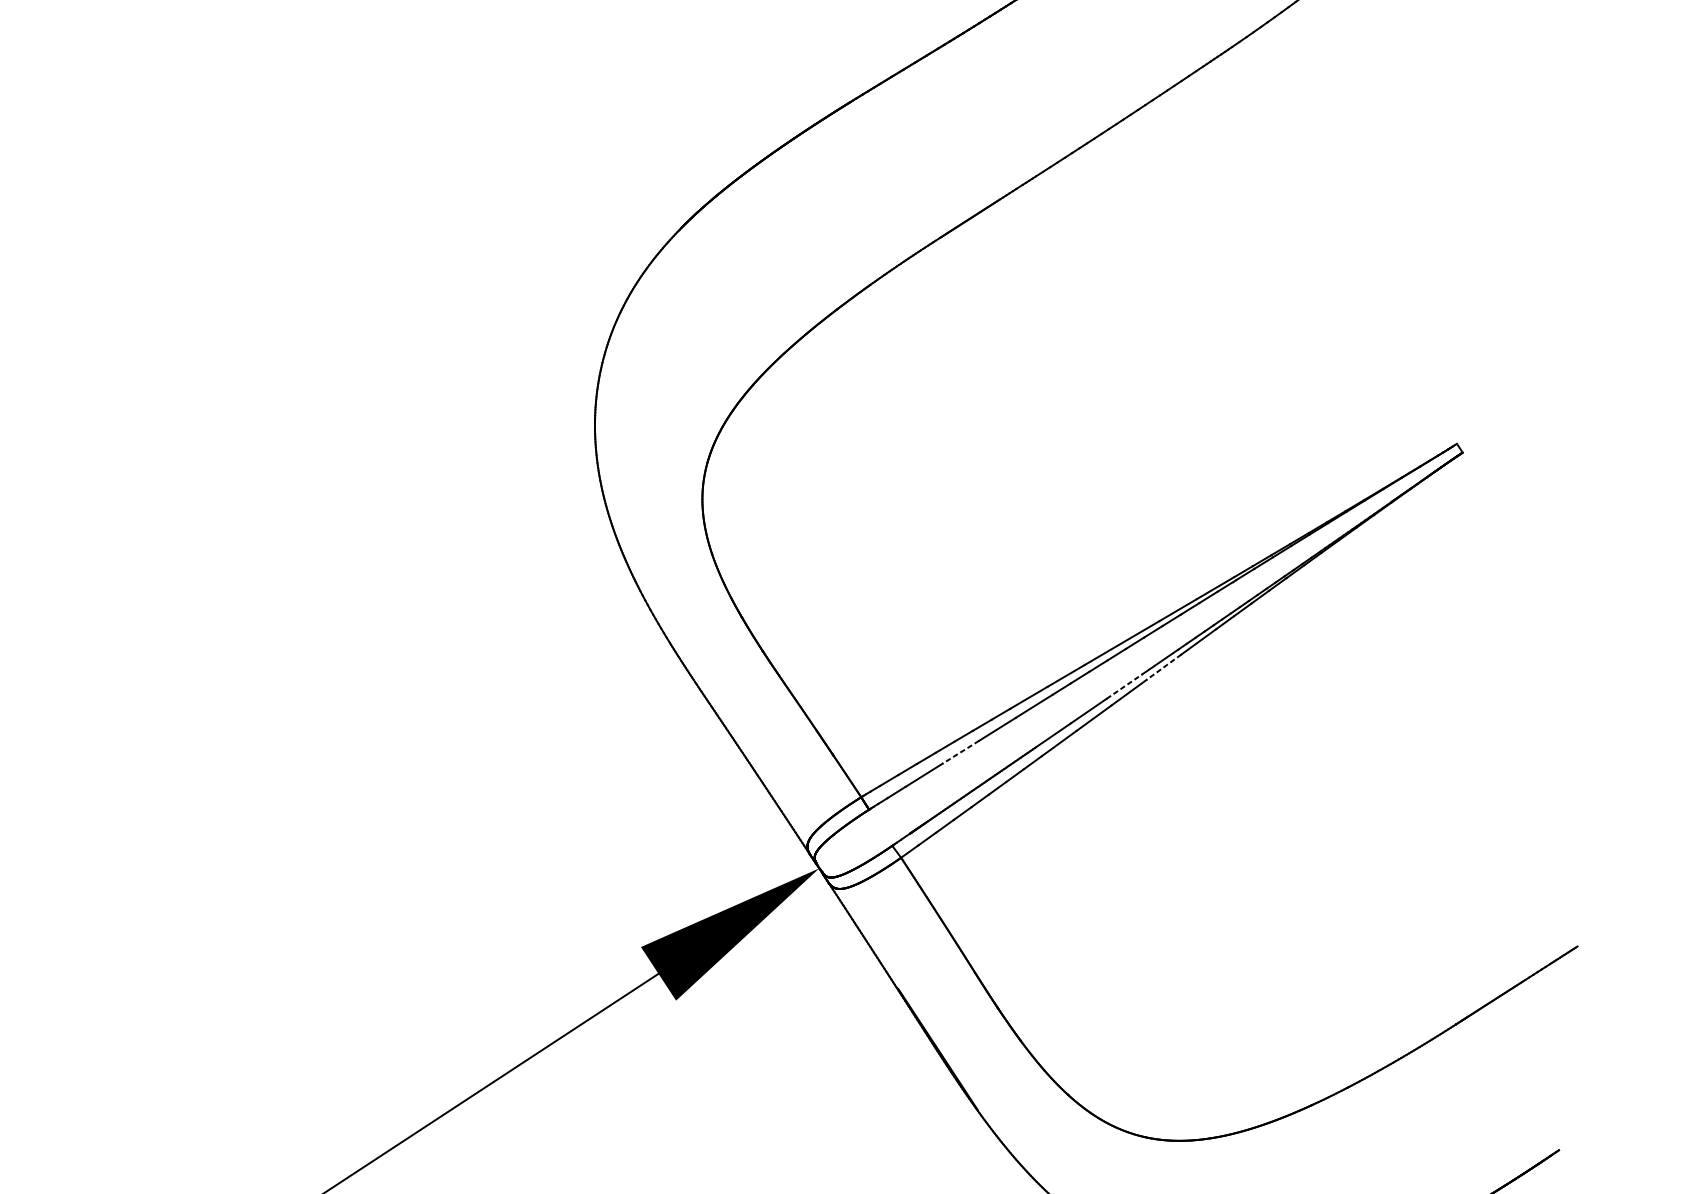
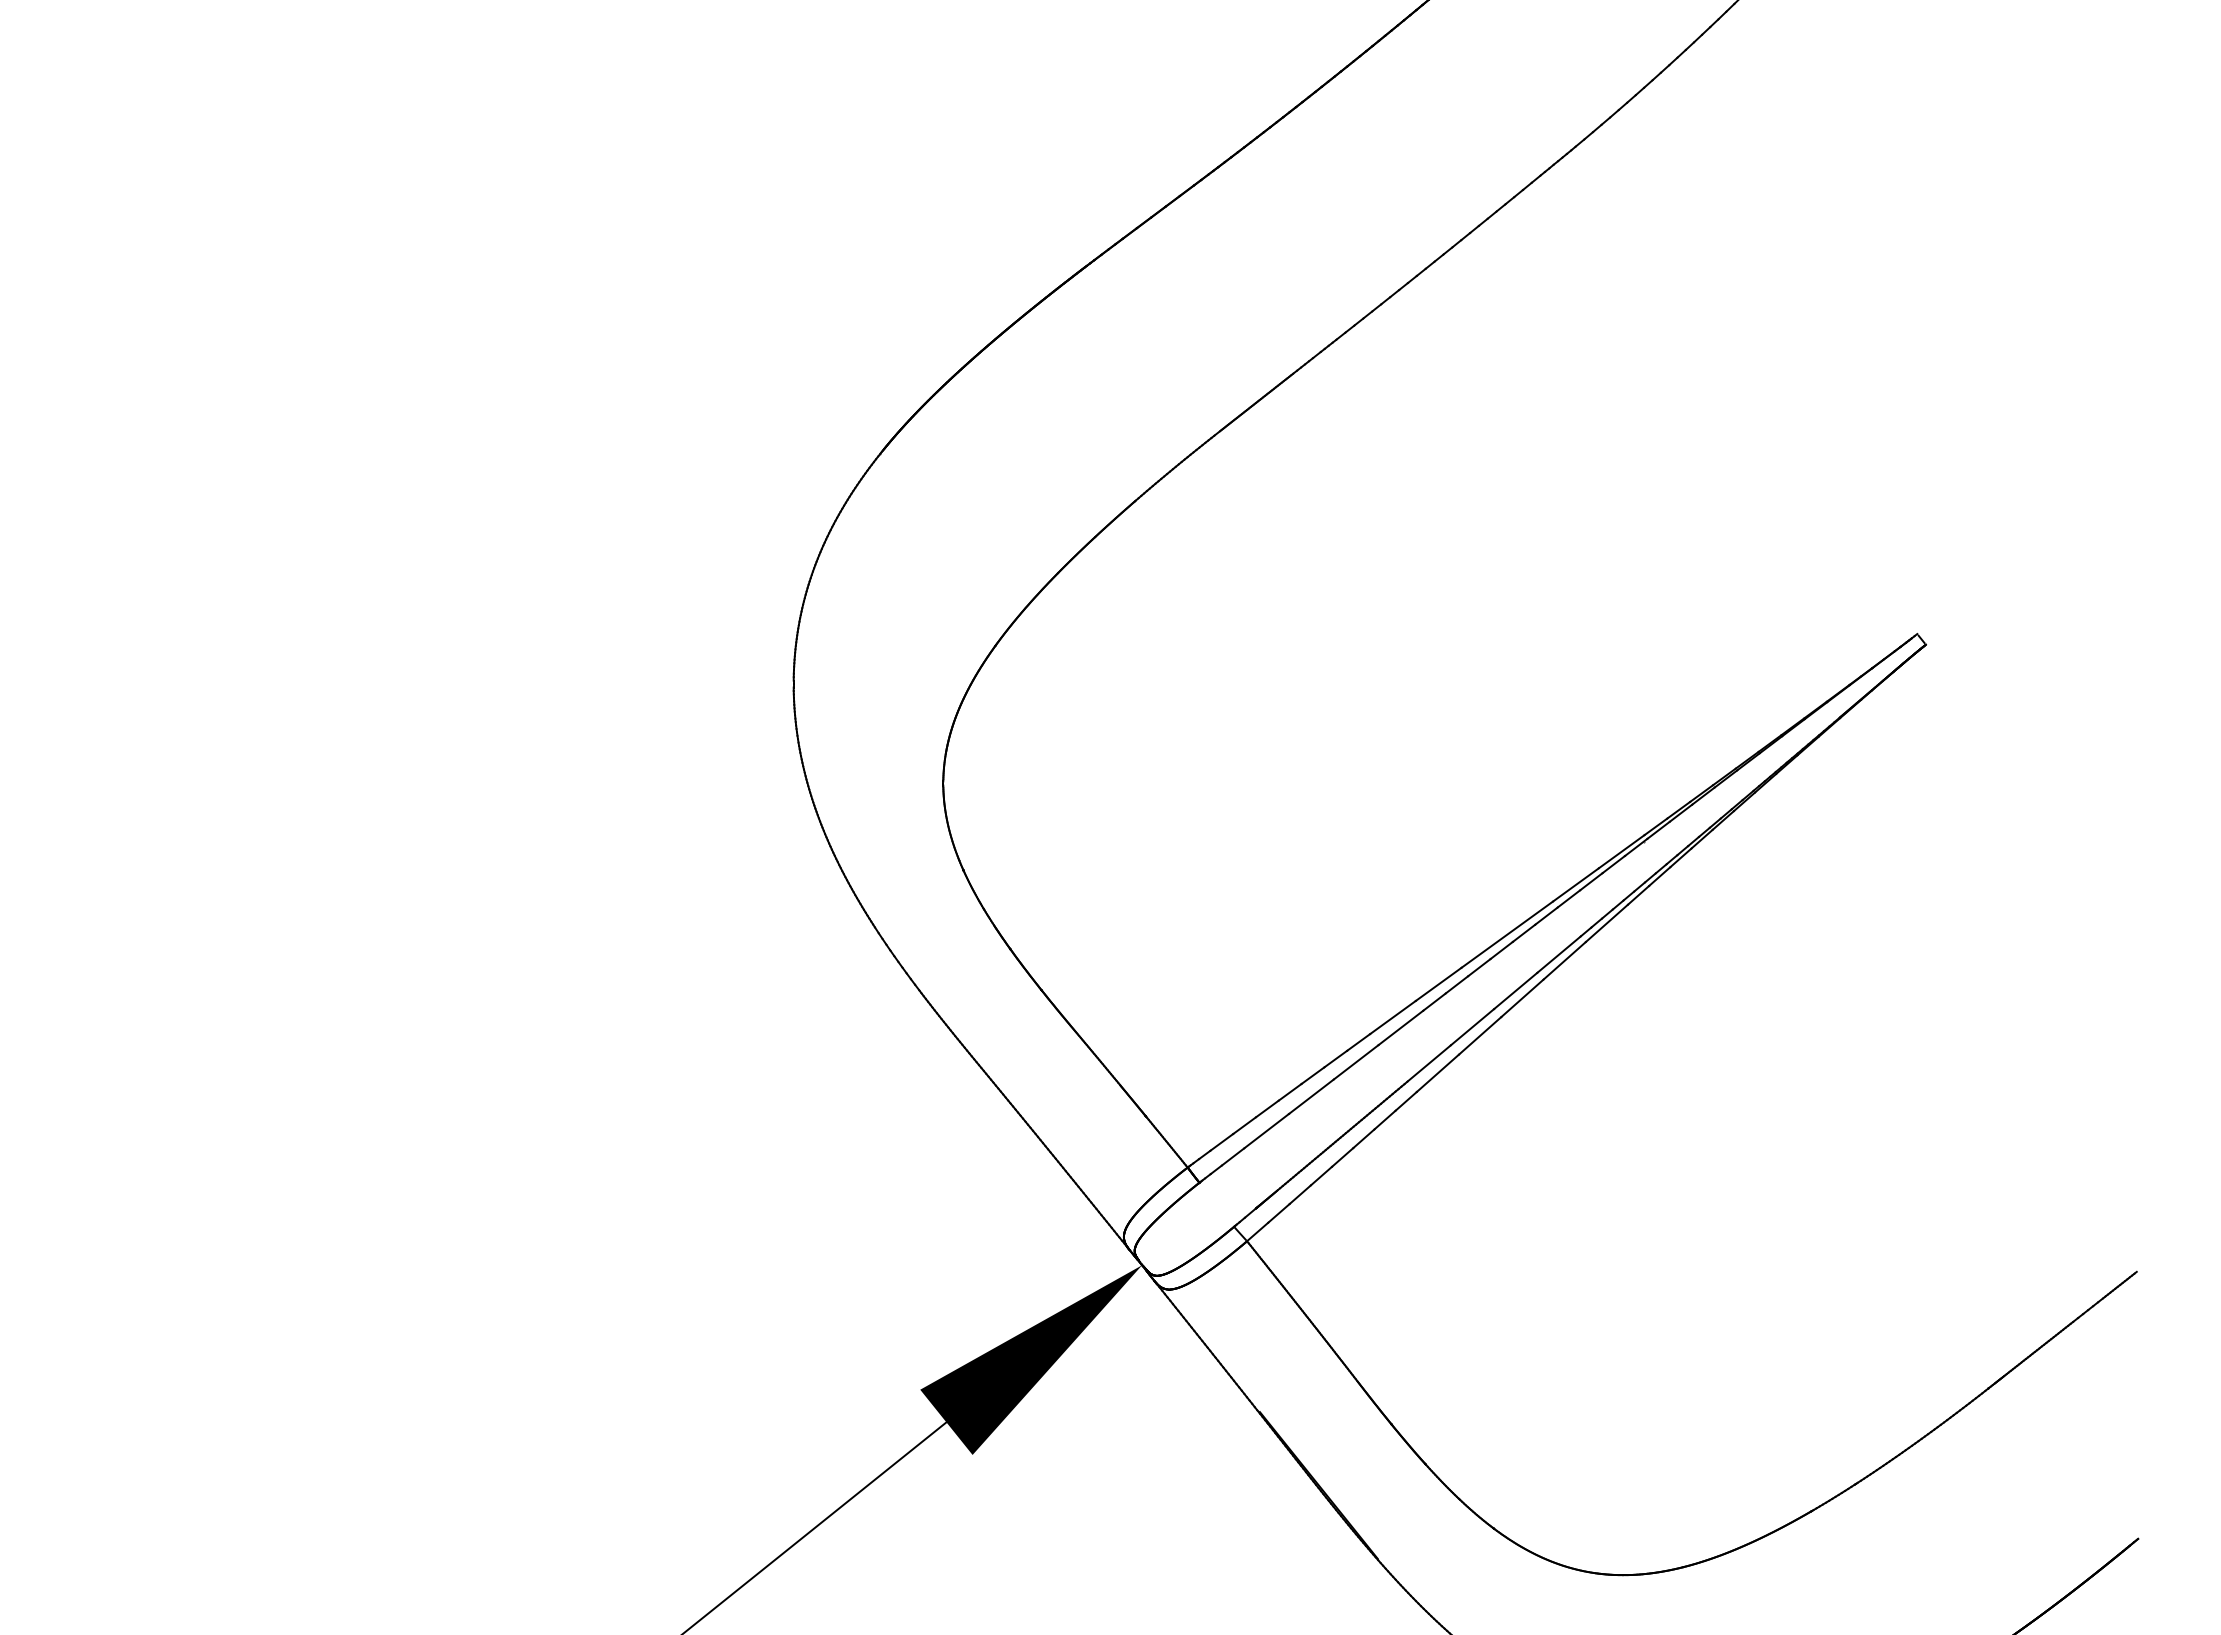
line: (1163, 667) -> (1564, 961), dashed -> solid
line: (1125, 686) -> (1516, 990), dashed -> solid
line: (960, 752) -> (1311, 1097), dashed -> solid

